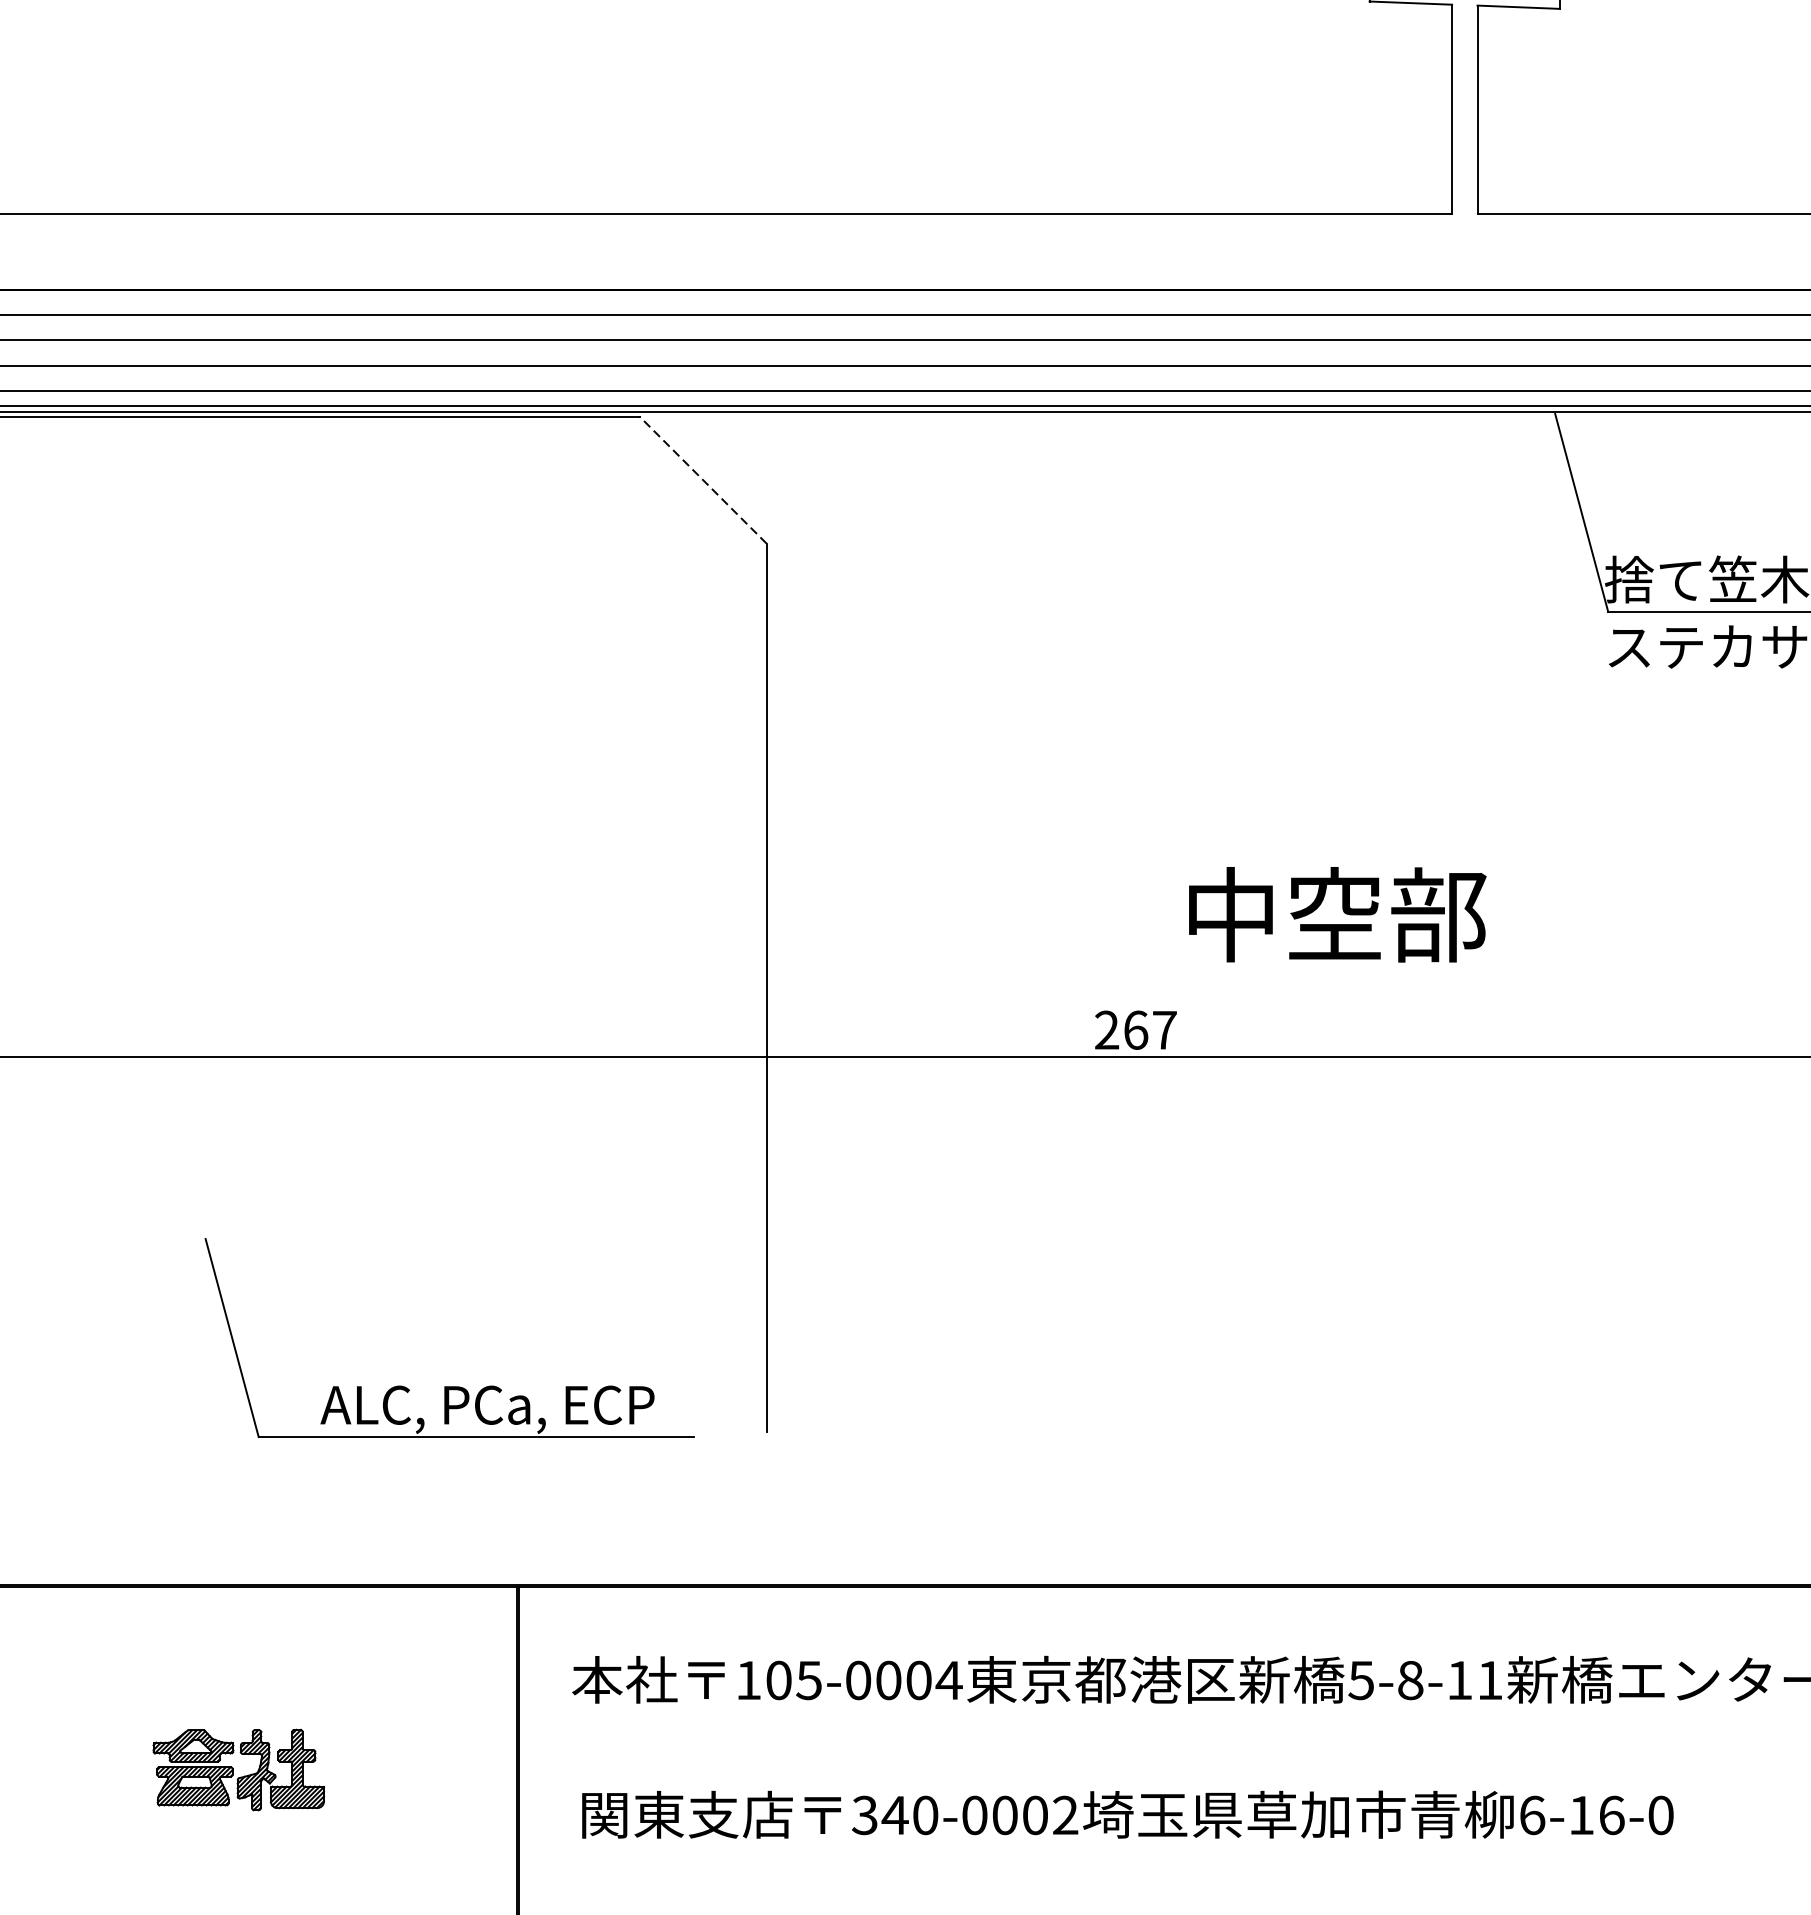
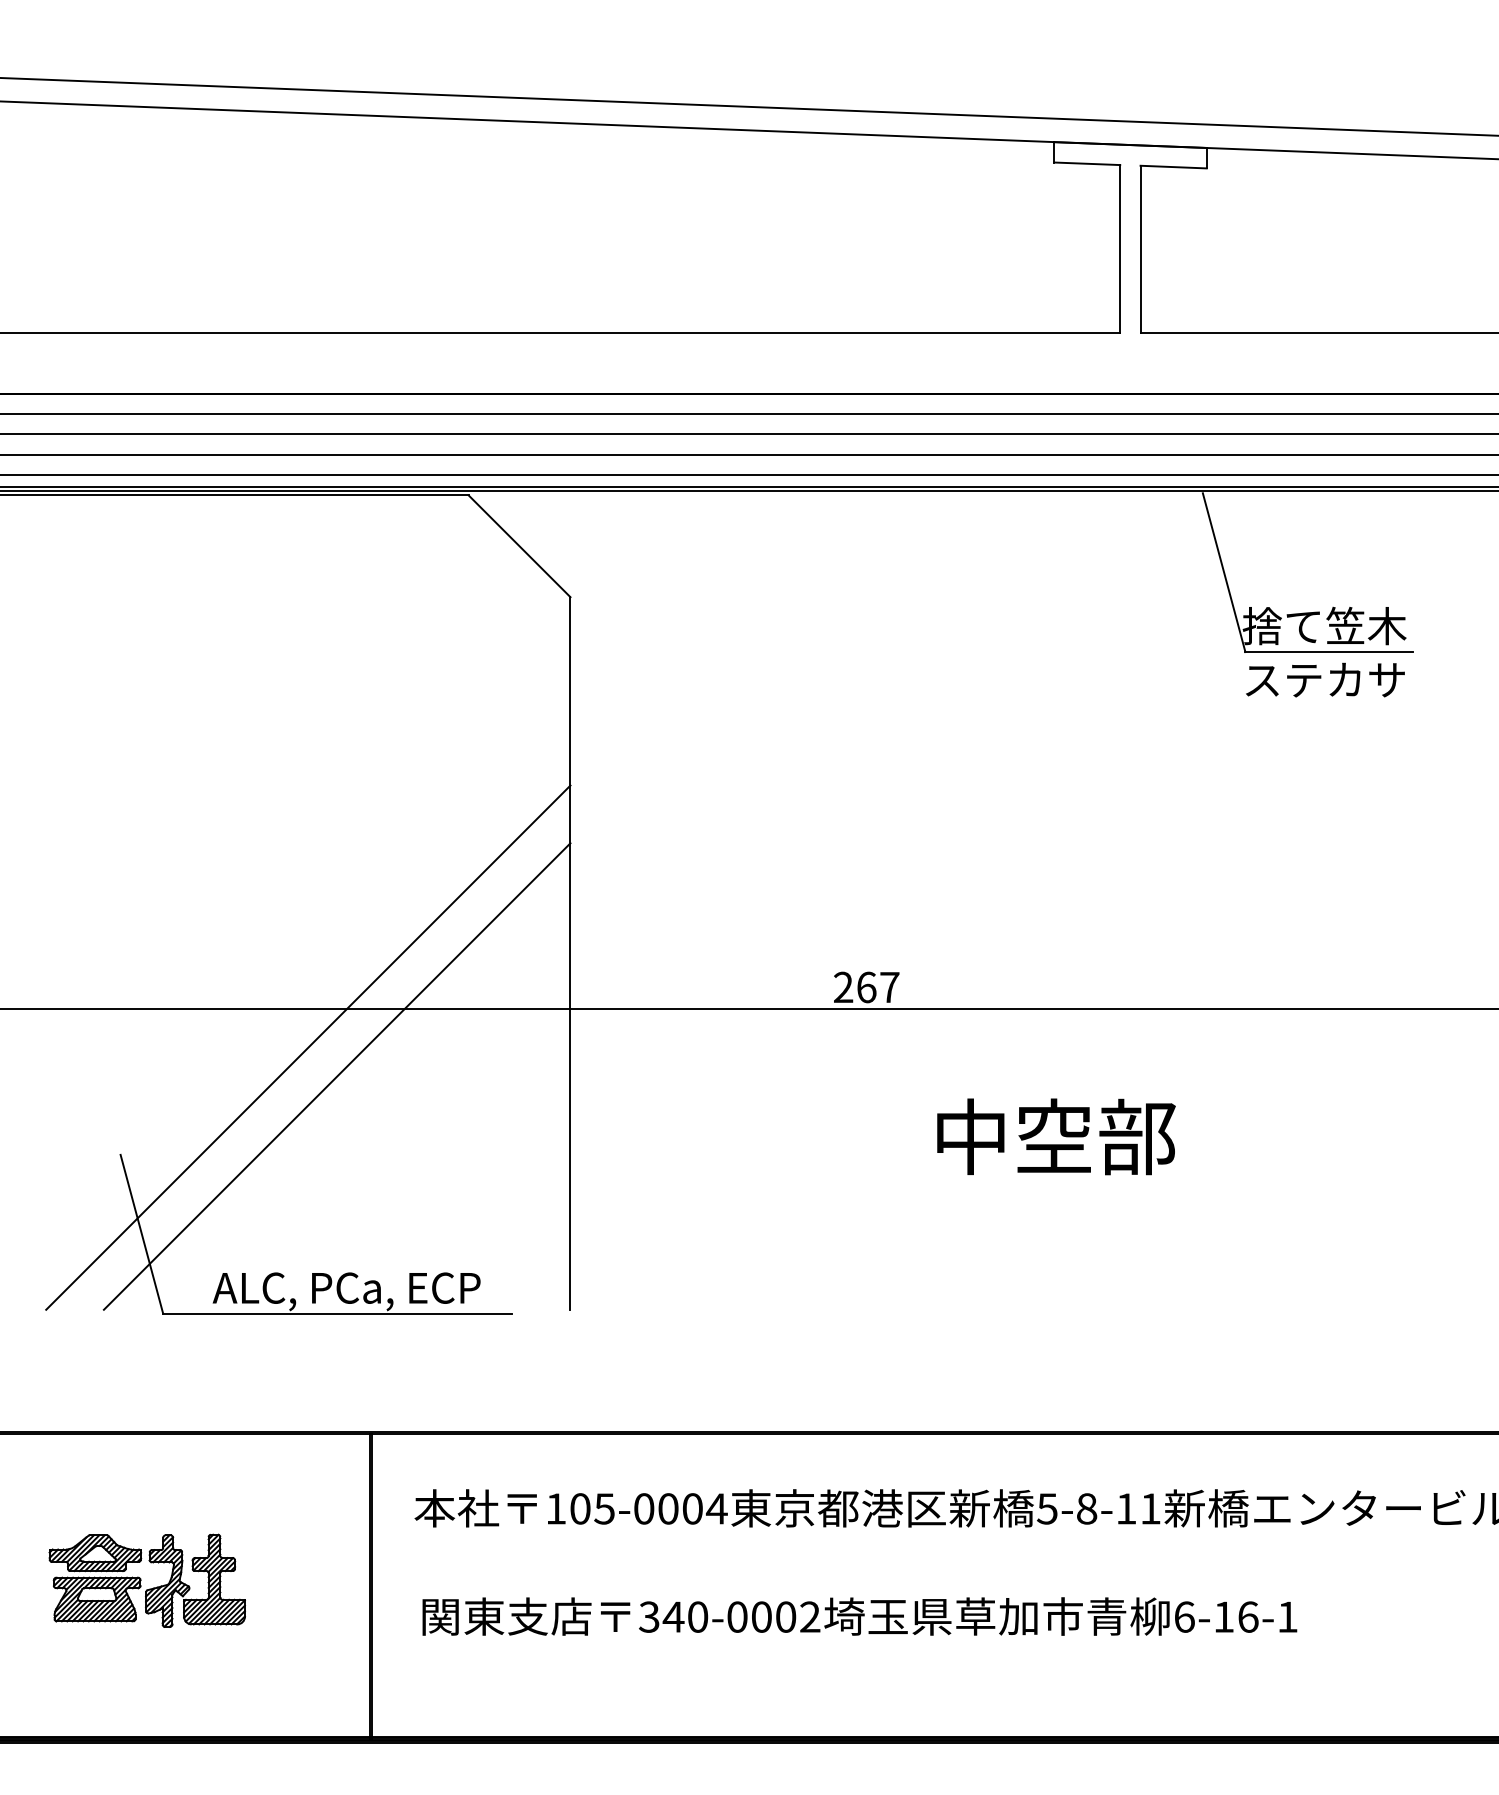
line: (703, 480) -> (519, 546), dashed -> solid
text: (1337, 914) -> (1056, 1136), moved
line: (439, 1105) -> (308, 1047), added
line: (474, 1141) -> (336, 1076), added
part: (237, 1769) -> (146, 1580), size x1.43
text: (1660, 1814) -> (1287, 1616), 6-16-0 -> 6-16-1

